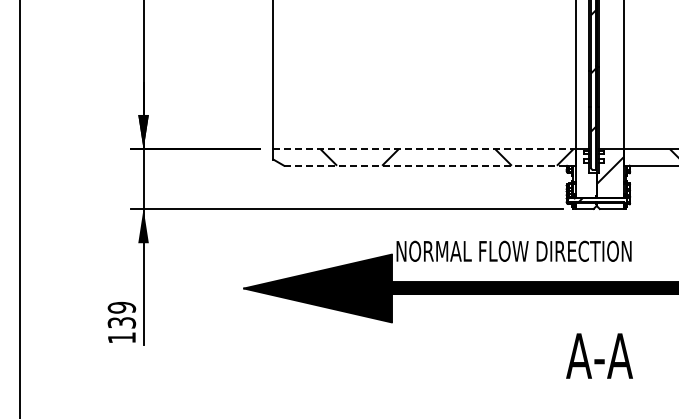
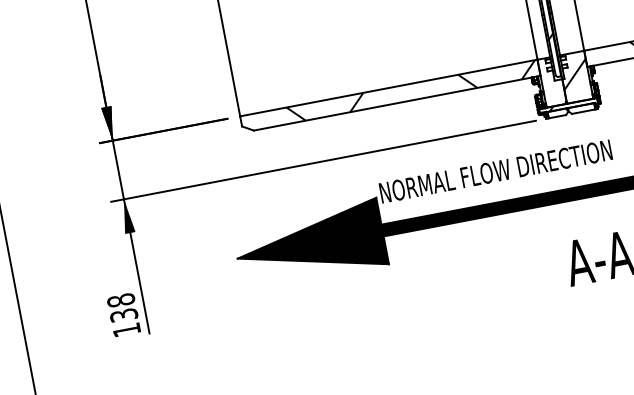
line: (425, 149) -> (389, 88), dashed -> solid
line: (430, 165) -> (397, 102), dashed -> solid
text: (122, 307) -> (121, 300), 139 -> 138

